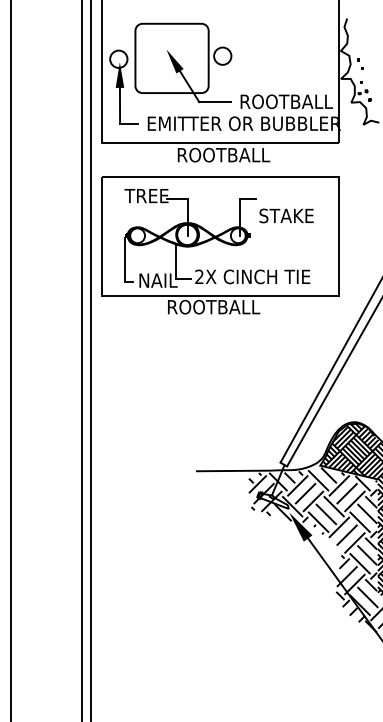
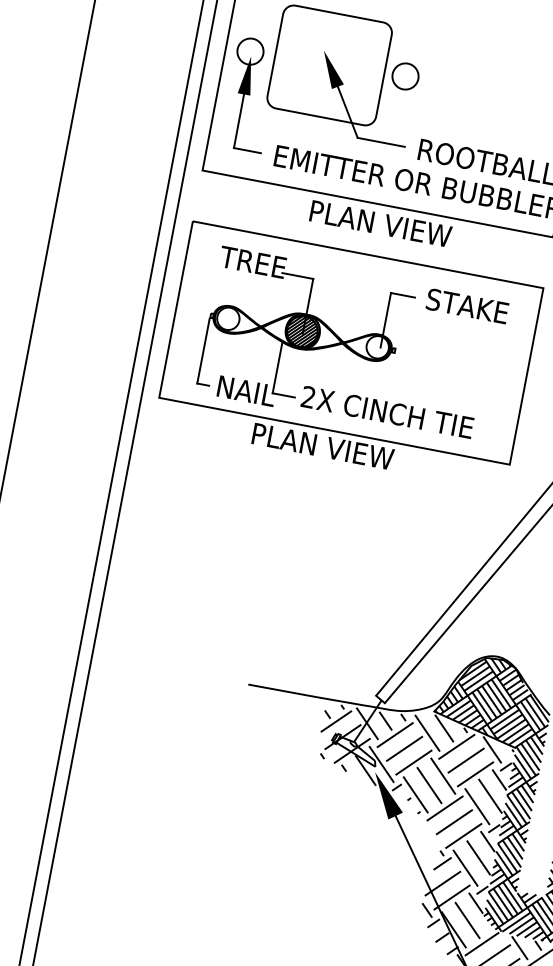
text: (225, 154) -> (381, 223), ROOTBALL -> PLAN VIEW
text: (286, 215) -> (467, 305), moved
hatch: (187, 234) -> (302, 330), added
text: (215, 306) -> (323, 445), ROOTBALL -> PLAN VIEW

